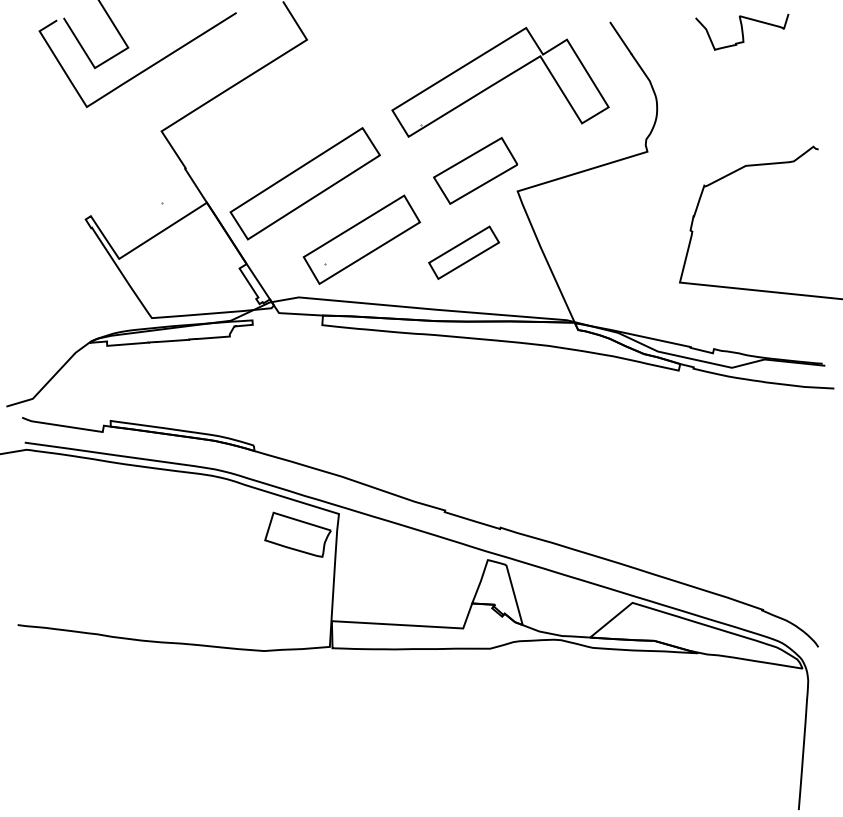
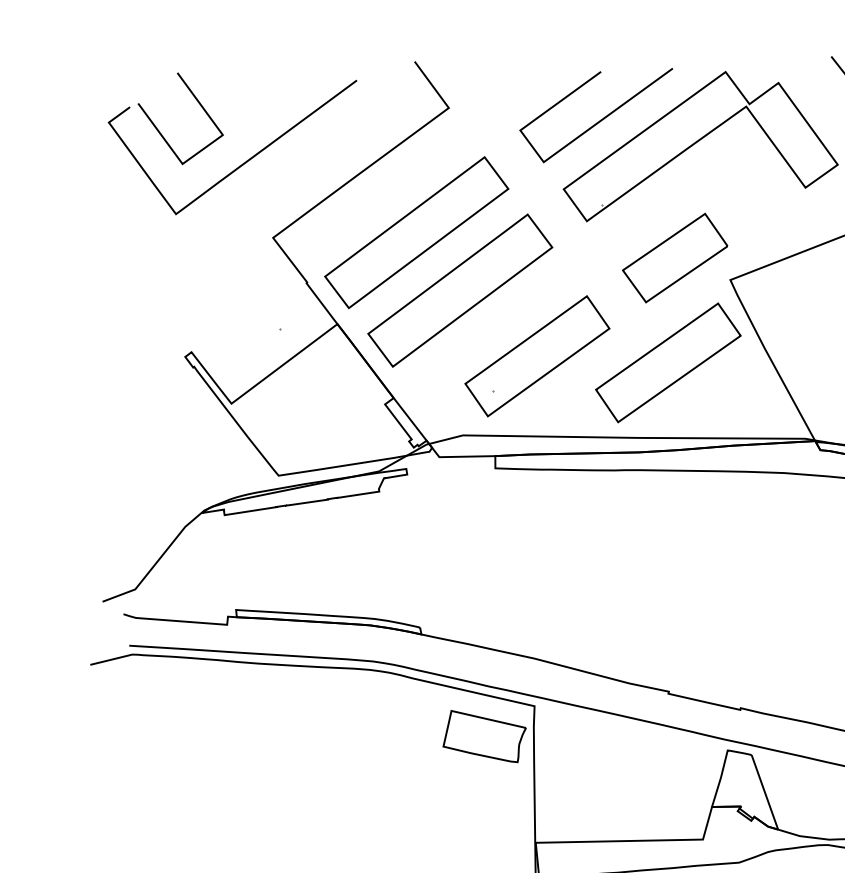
curve: (425, 57) -> (600, 119), added
part: (274, 135) -> (416, 232), added
part: (463, 252) -> (667, 362), size x1.67

